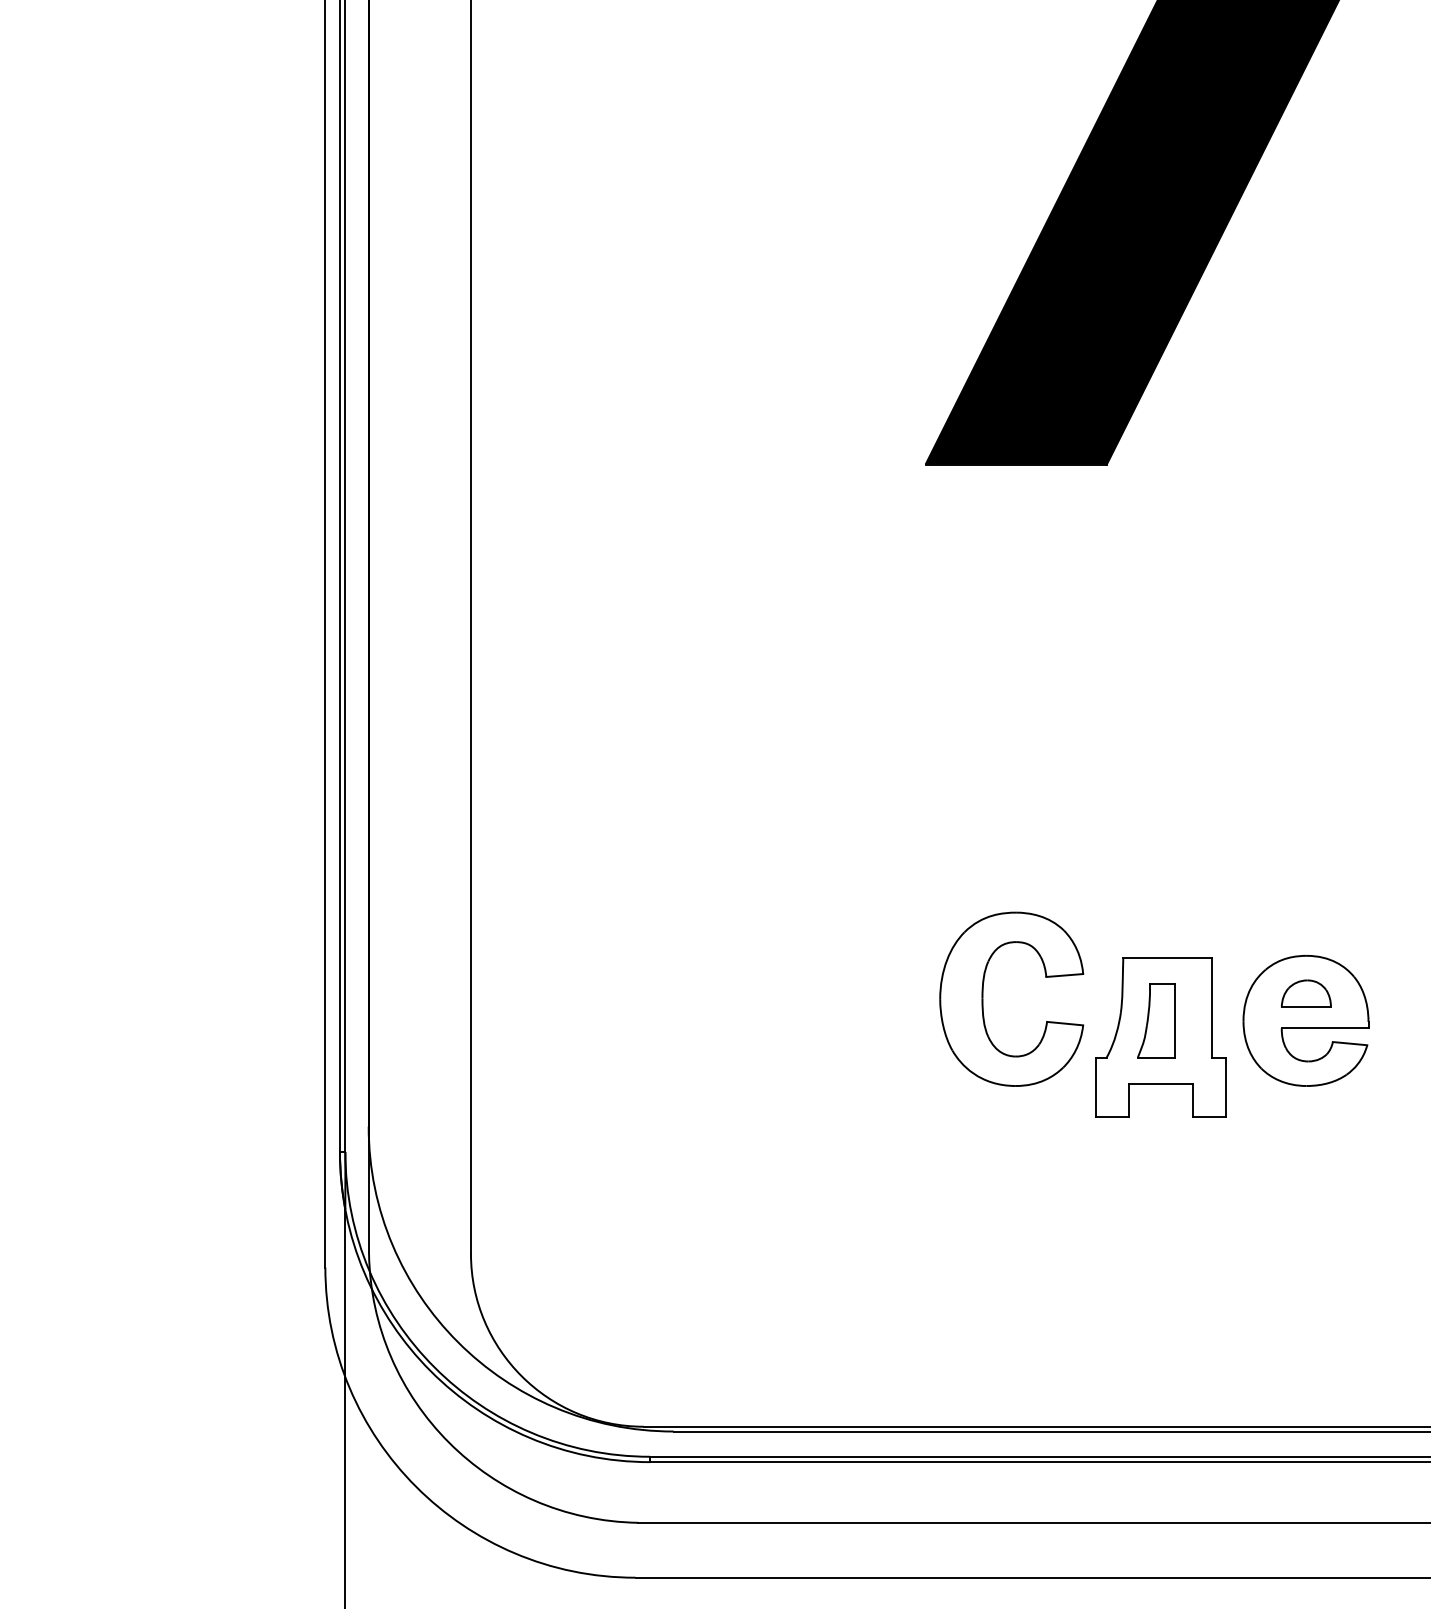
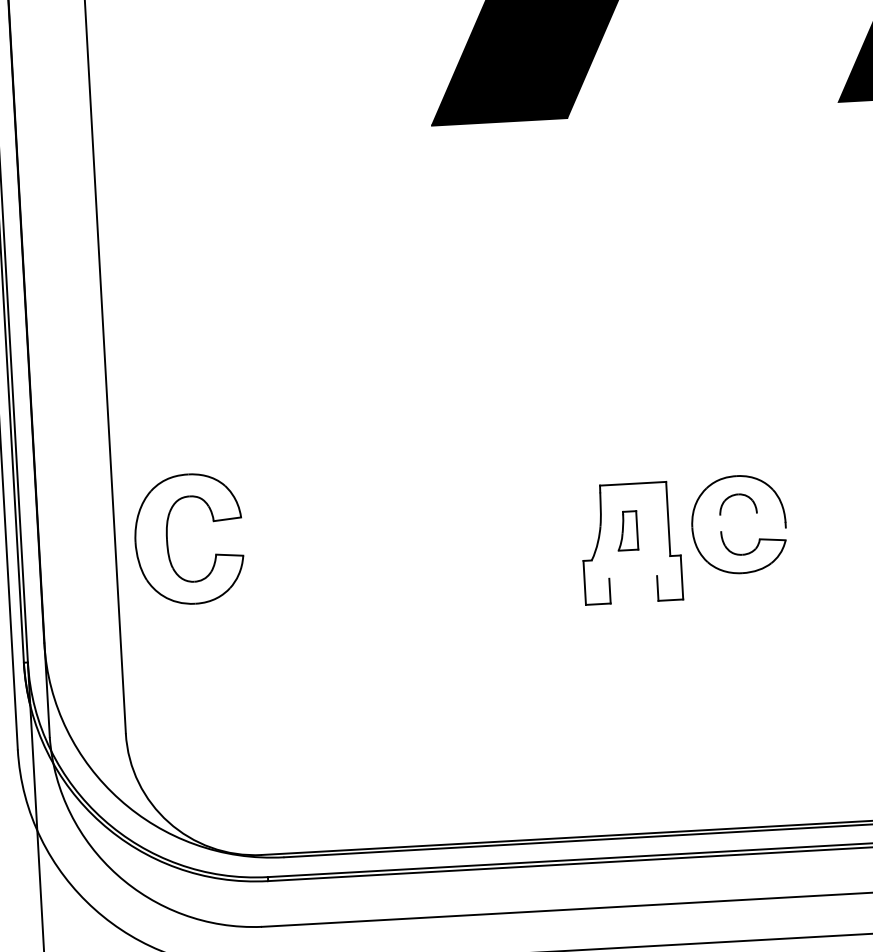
part: (983, 998) -> (167, 539), moved
line: (1305, 1007) -> (737, 514), removed
part: (1156, 1020) -> (627, 530), size x0.7
line: (1324, 1028) -> (753, 529), removed
line: (1160, 1083) -> (633, 577), removed

